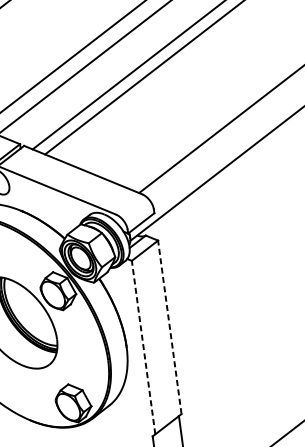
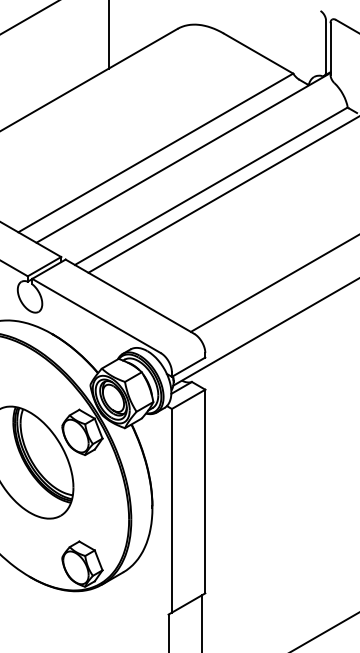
line: (169, 327) -> (205, 491), dashed -> solid
line: (143, 347) -> (171, 510), dashed -> solid

